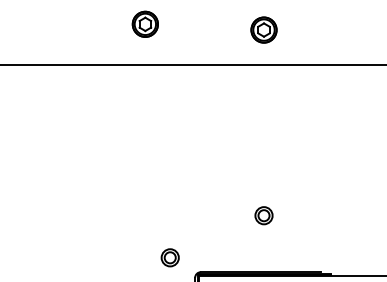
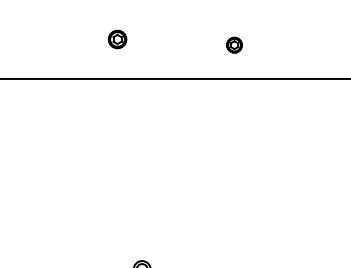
part: (144, 23) -> (116, 38), size x0.7
part: (263, 29) -> (234, 44), size x0.6
part: (263, 215) -> (234, 227), removed

